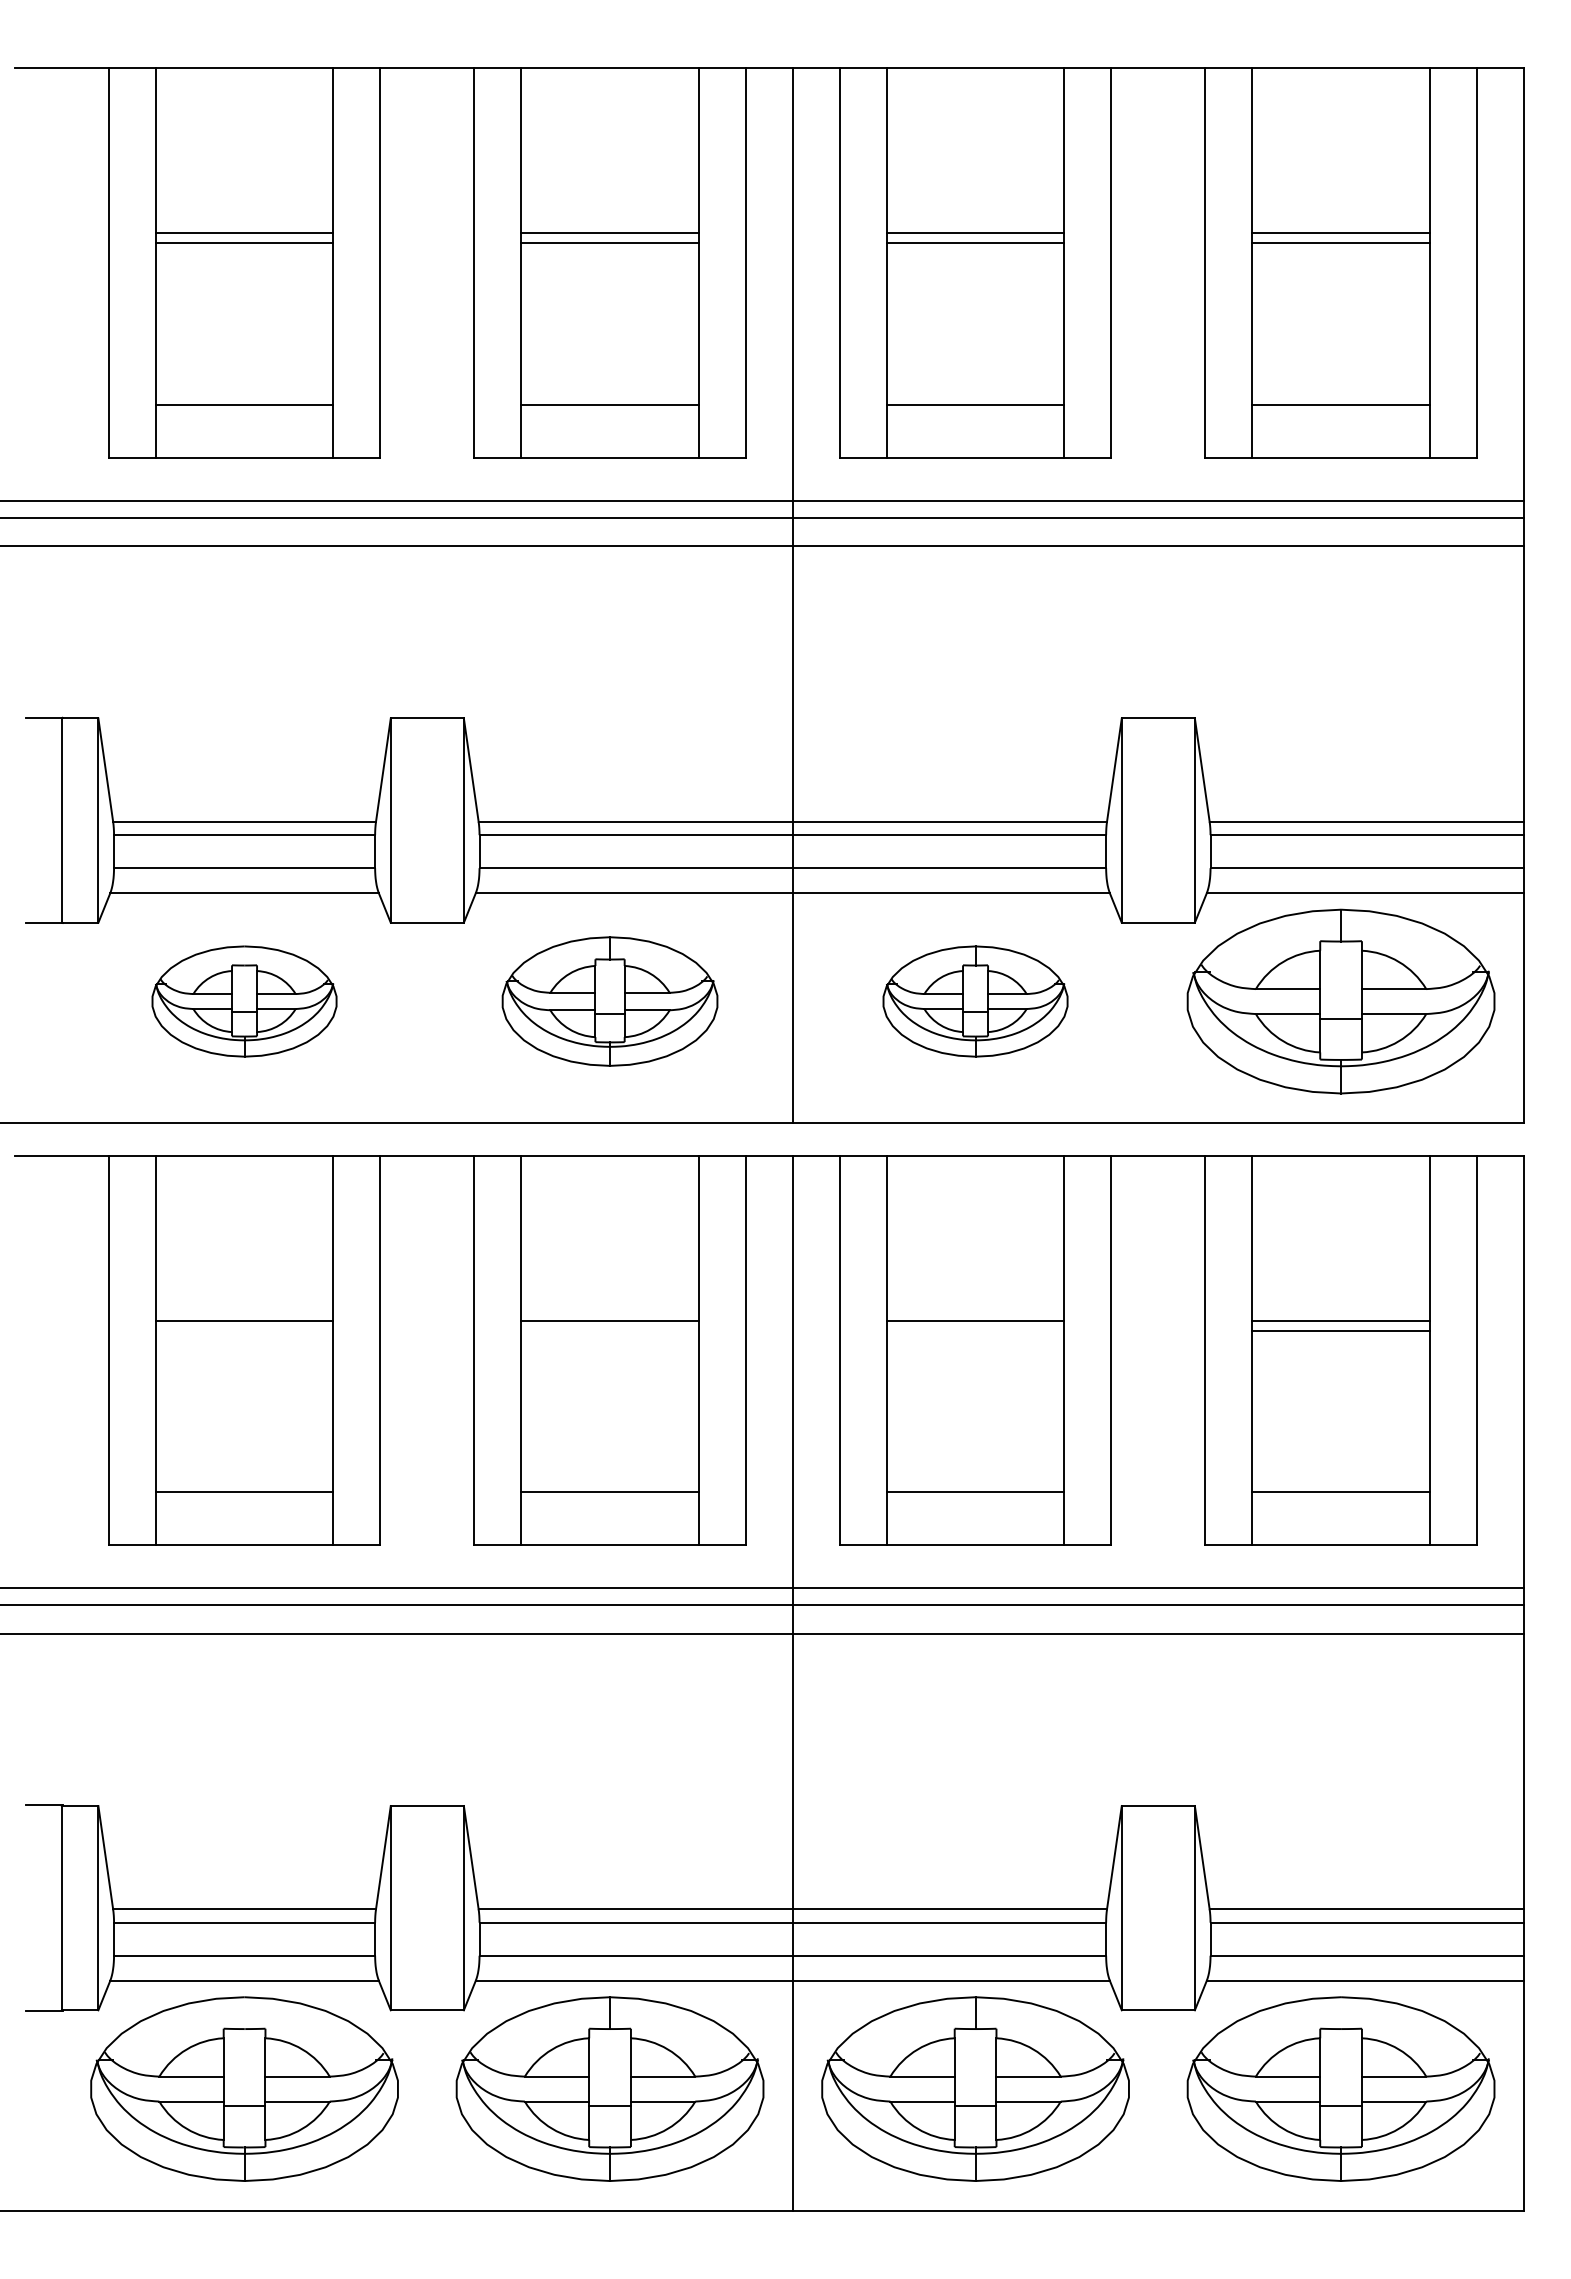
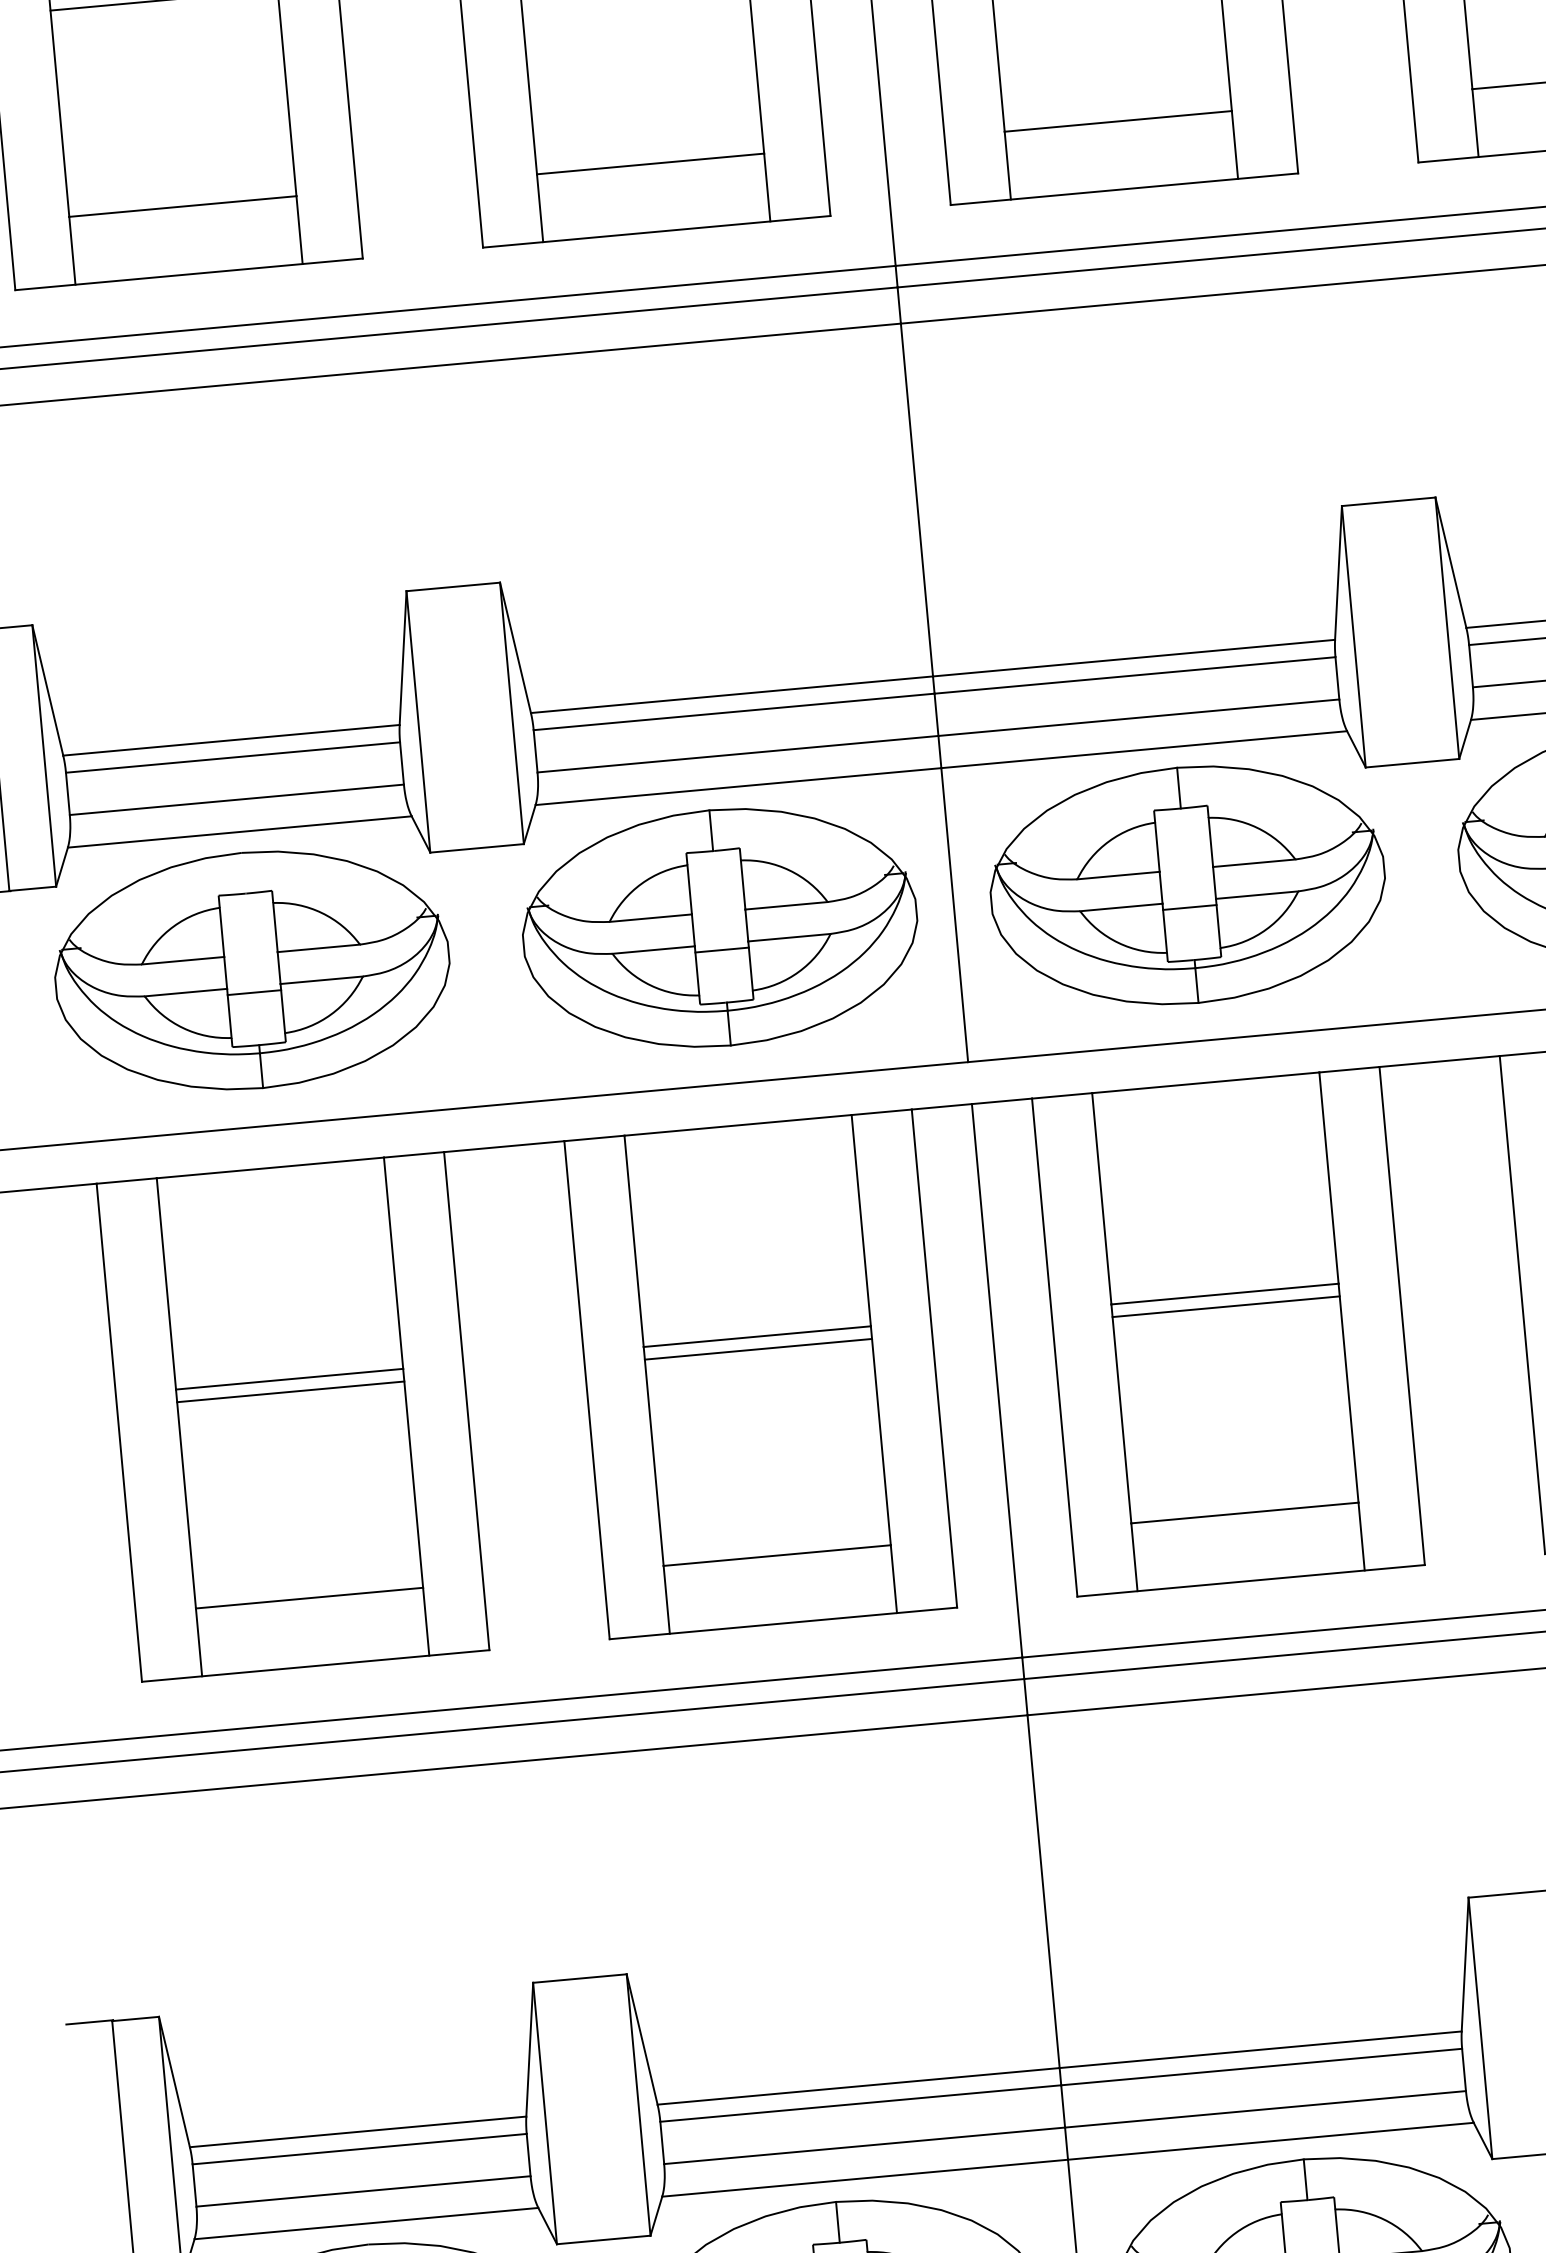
part: (244, 1001) -> (252, 970), size x1.67
part: (609, 1001) -> (719, 927), size x1.43
part: (975, 1001) -> (1187, 885), size x1.67
line: (244, 1330) -> (290, 1391), added
line: (609, 1330) -> (757, 1348), added
line: (975, 1330) -> (1226, 1306), added

